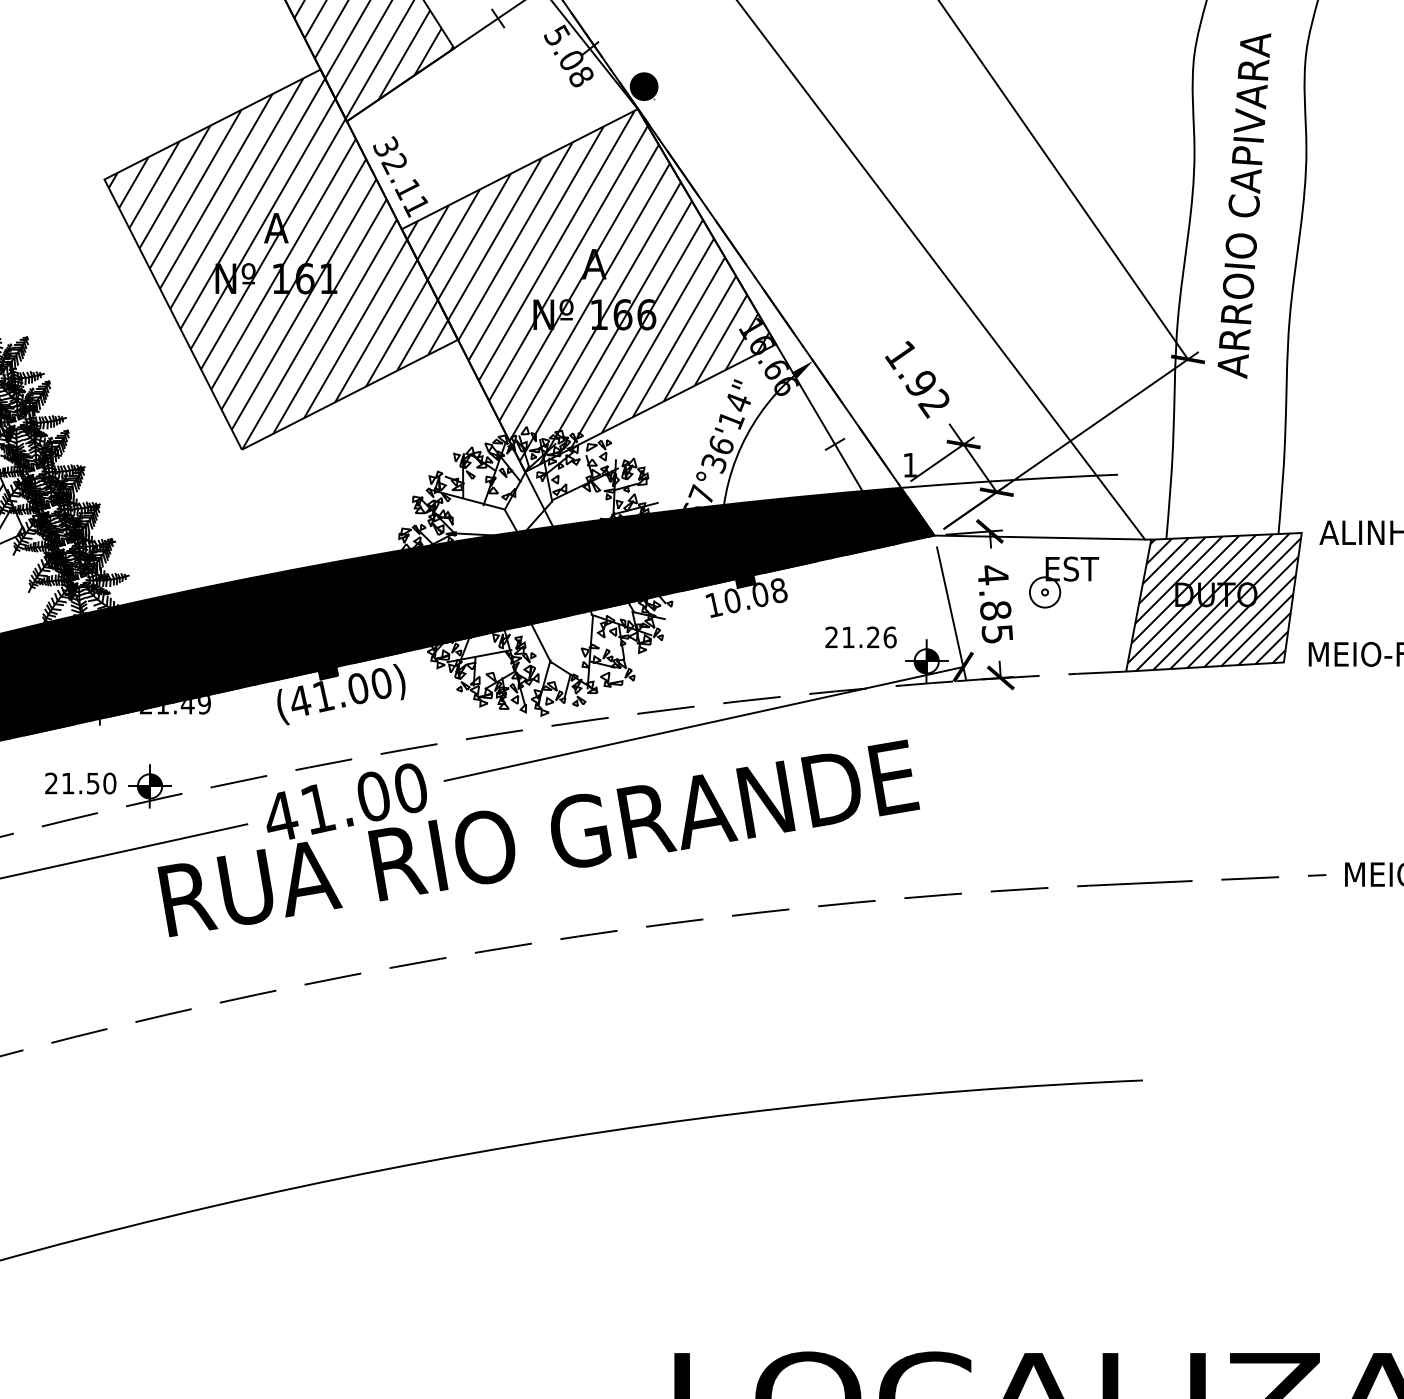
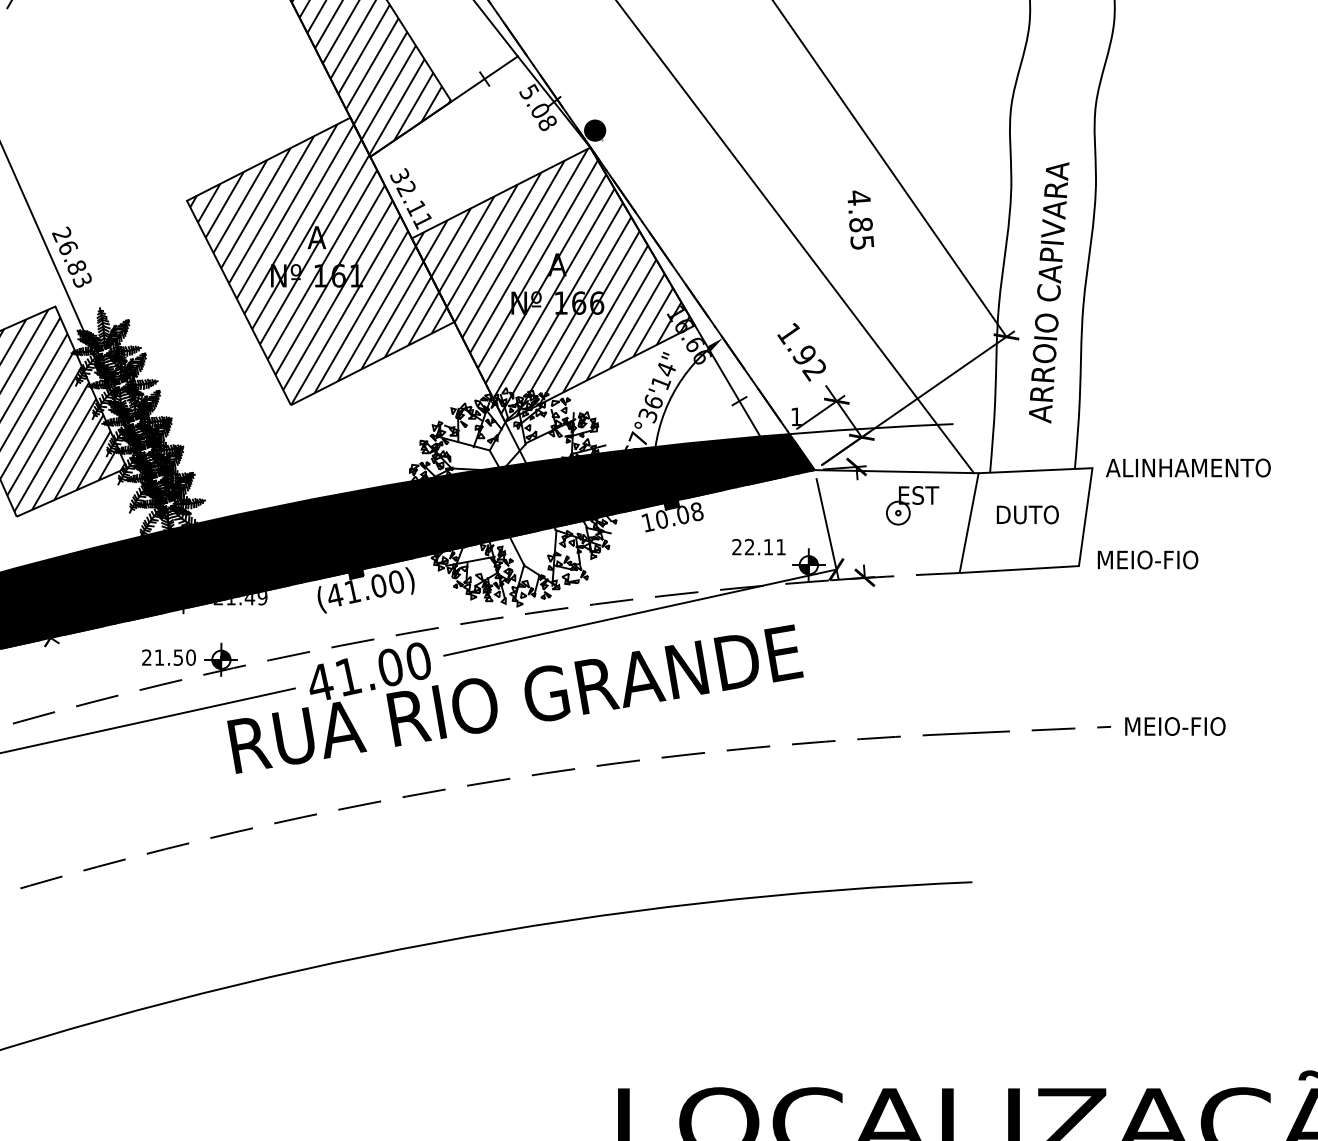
text: (1244, 205) -> (1049, 292), moved
hatch: (1213, 602) -> (1025, 520), removed
text: (995, 603) -> (860, 219), moved
text: (869, 637) -> (765, 547), 21.26 -> 22.11

